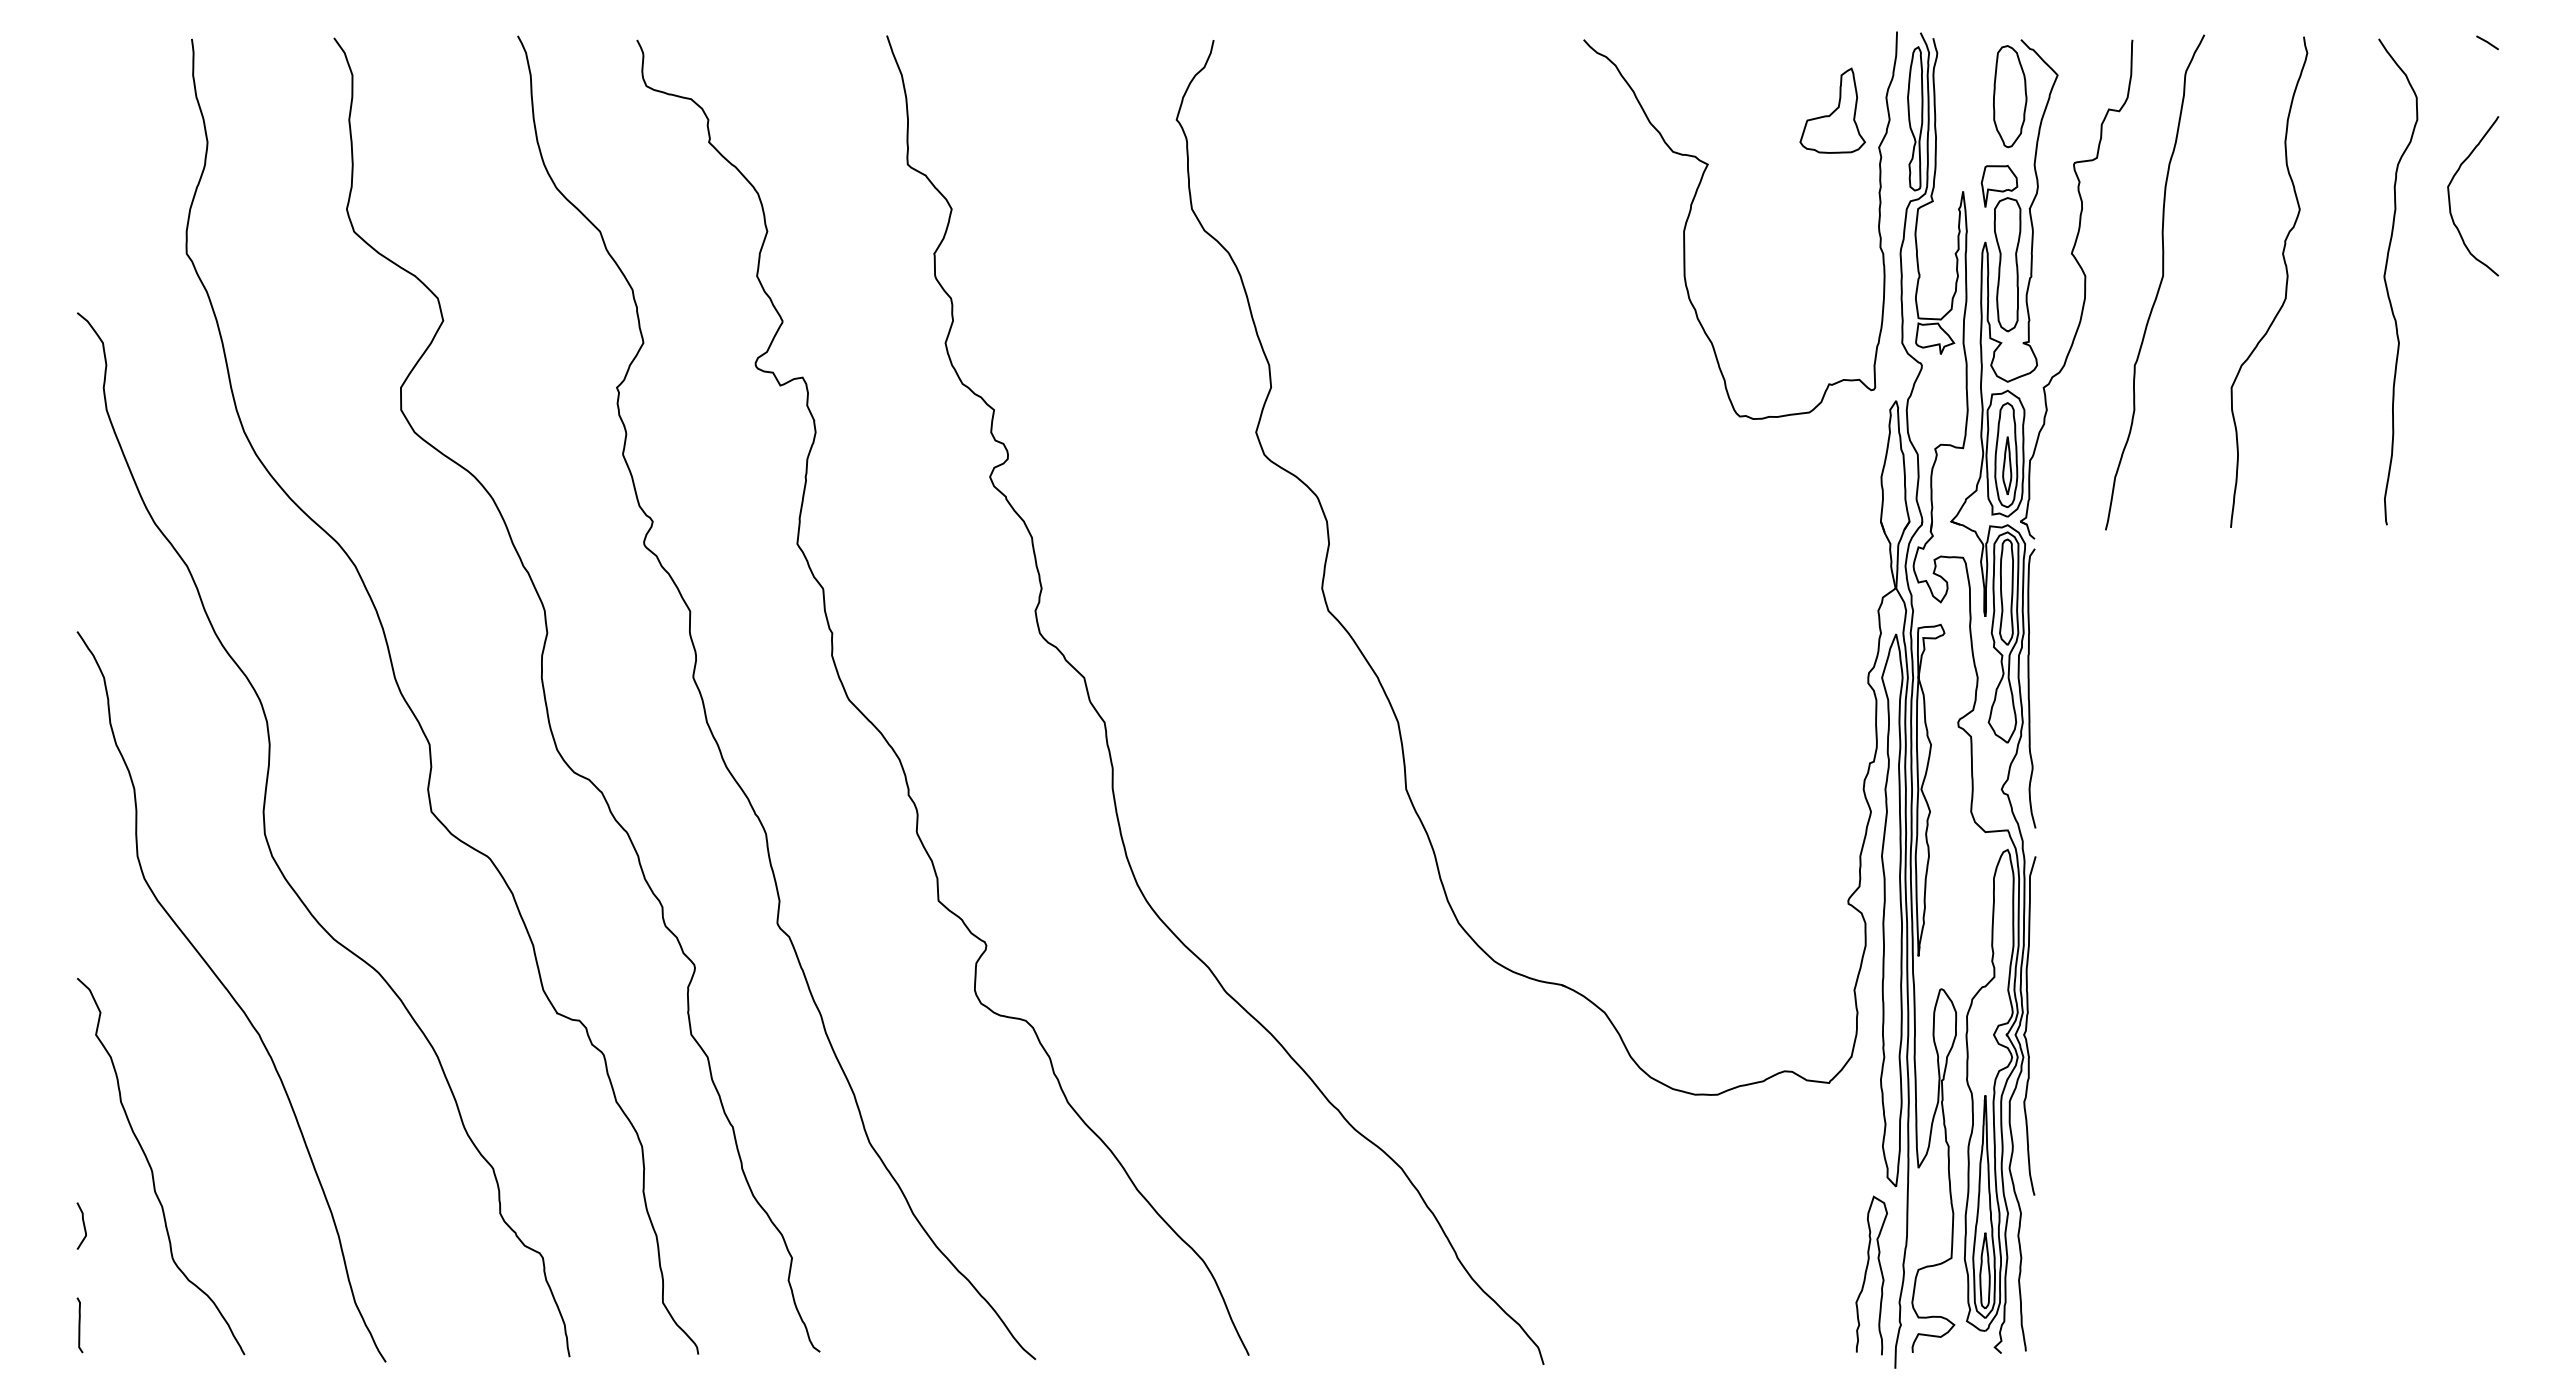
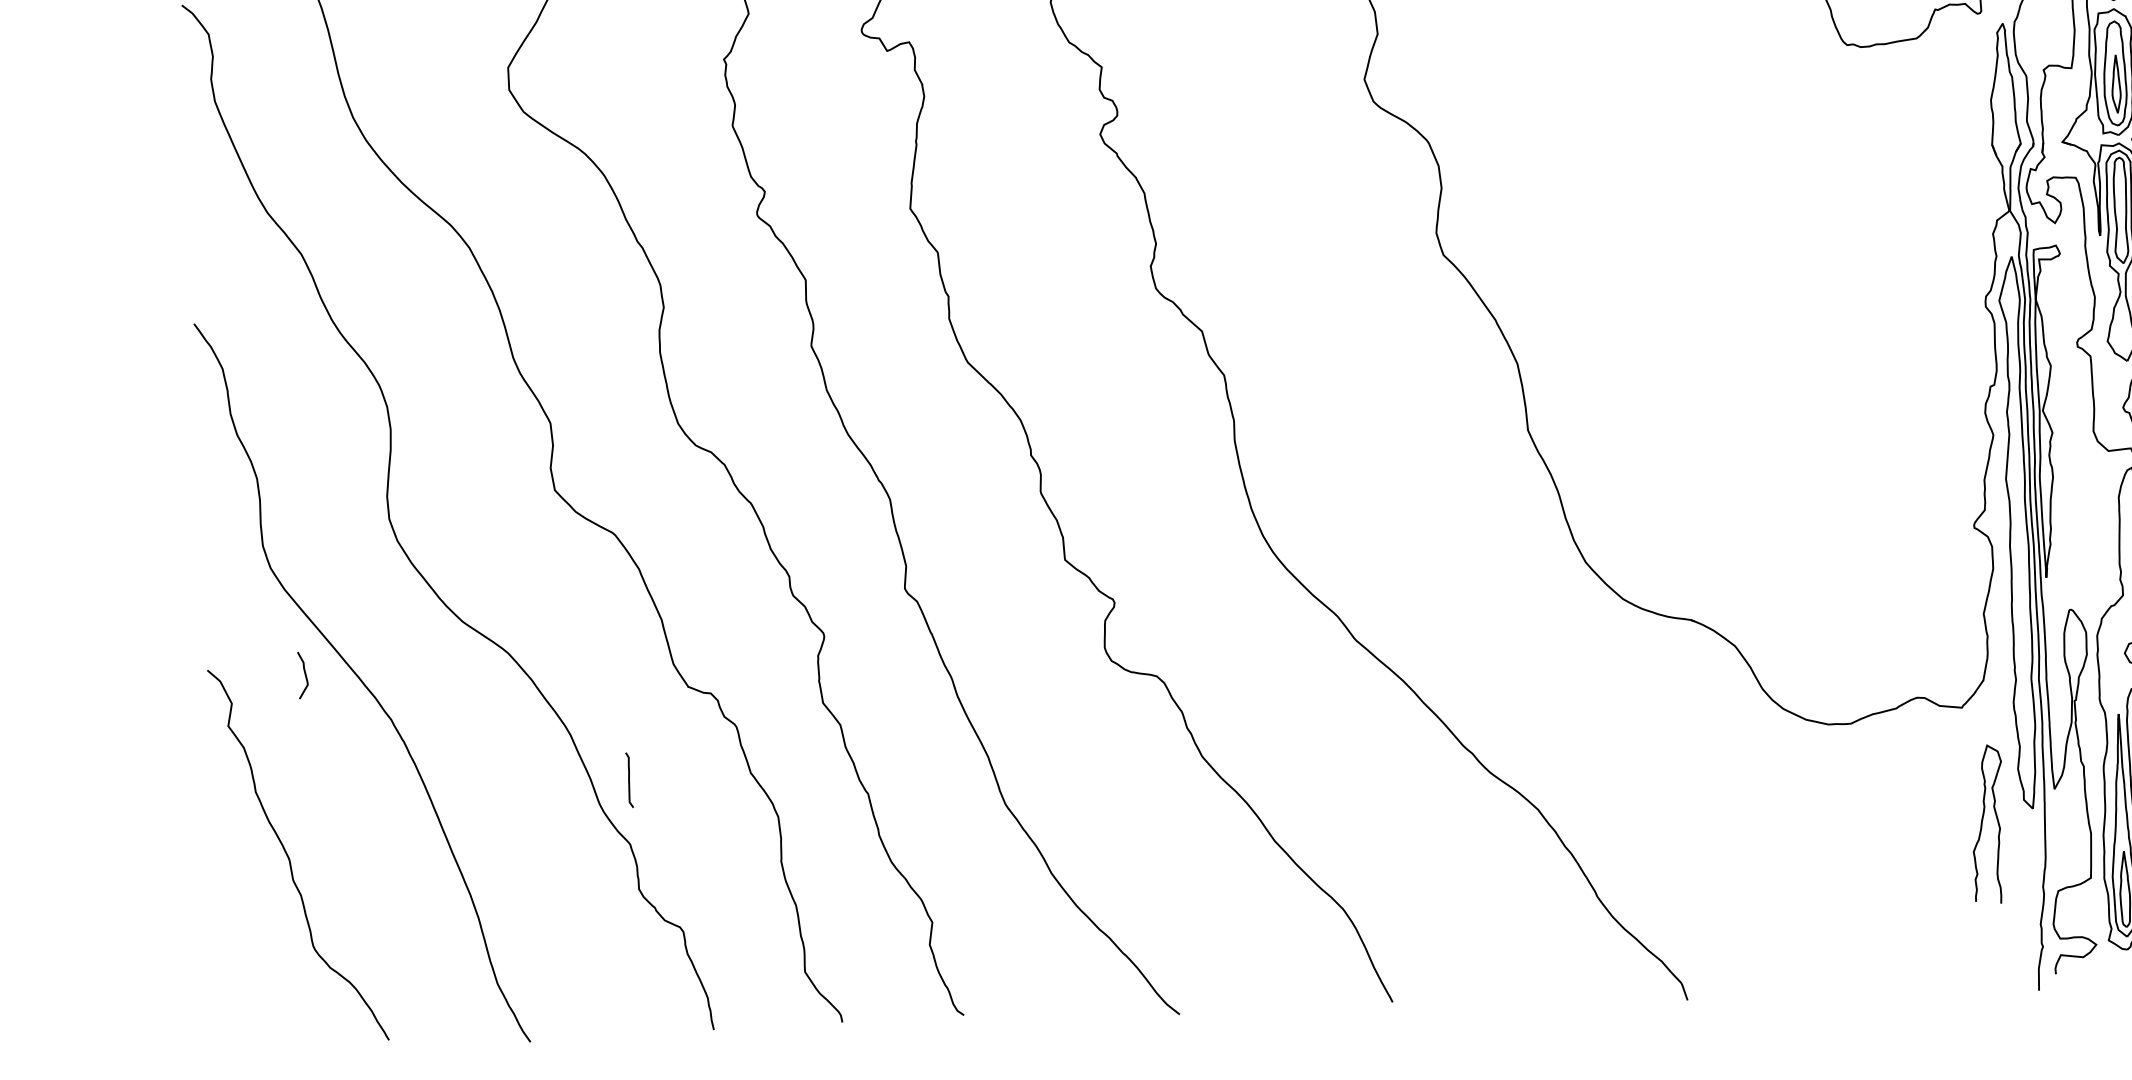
curve: (83, 1225) -> (304, 674), moved
curve: (1866, 1275) -> (1982, 824), moved
curve: (79, 1325) -> (629, 780), moved

